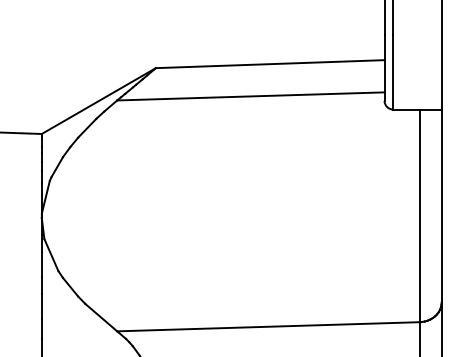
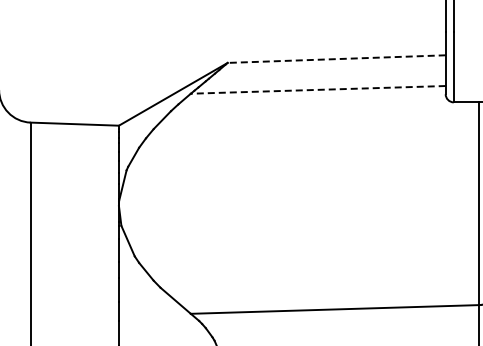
line: (270, 64) -> (336, 59), solid -> dashed
line: (250, 96) -> (317, 89), solid -> dashed

